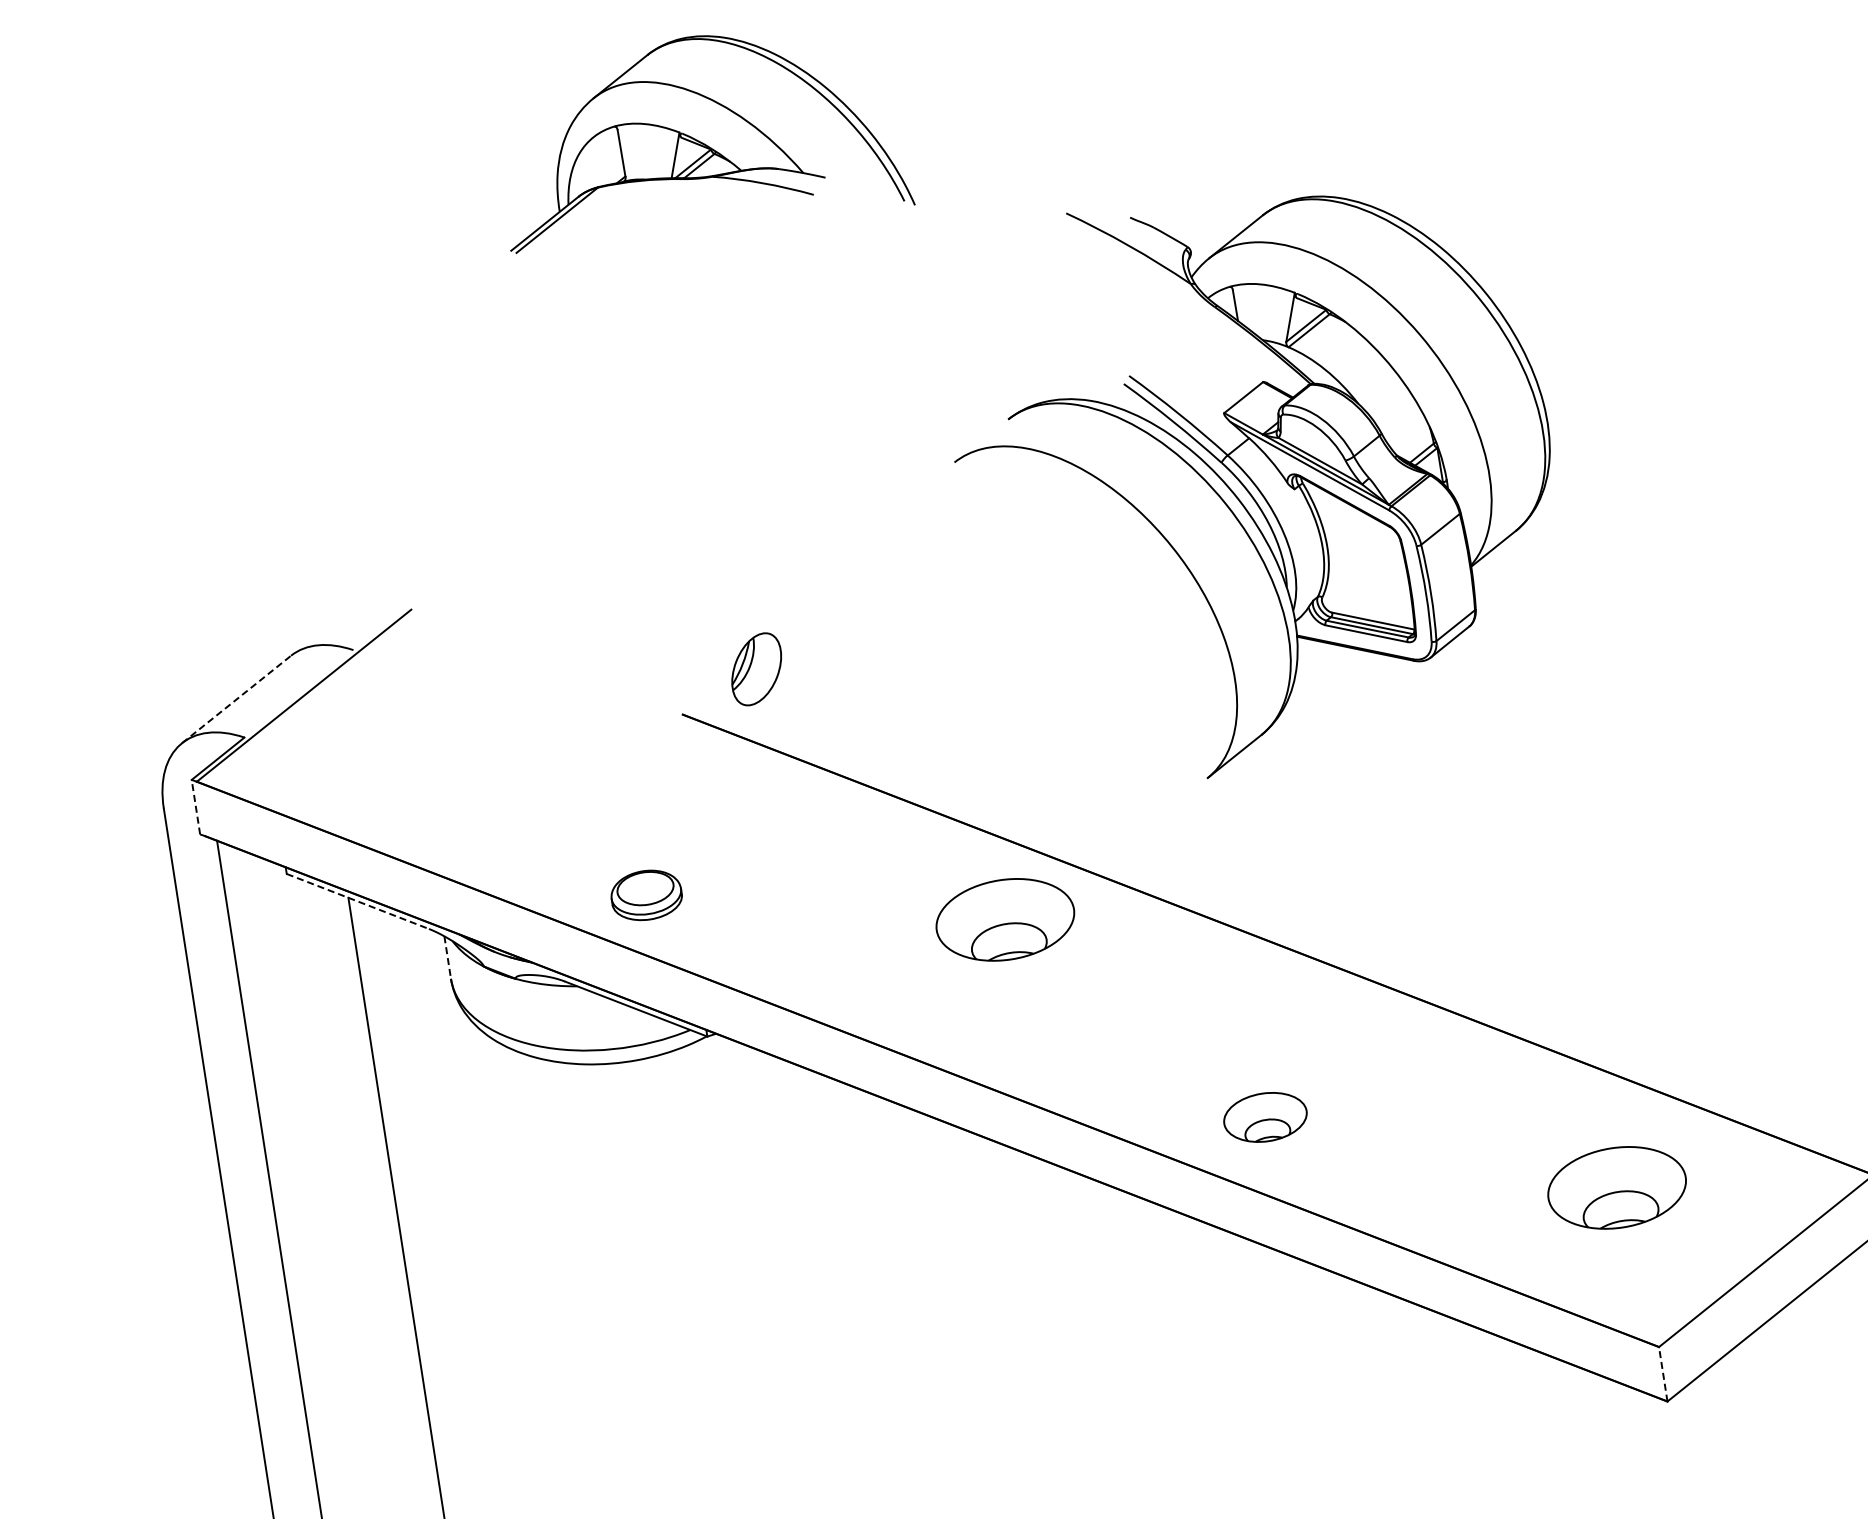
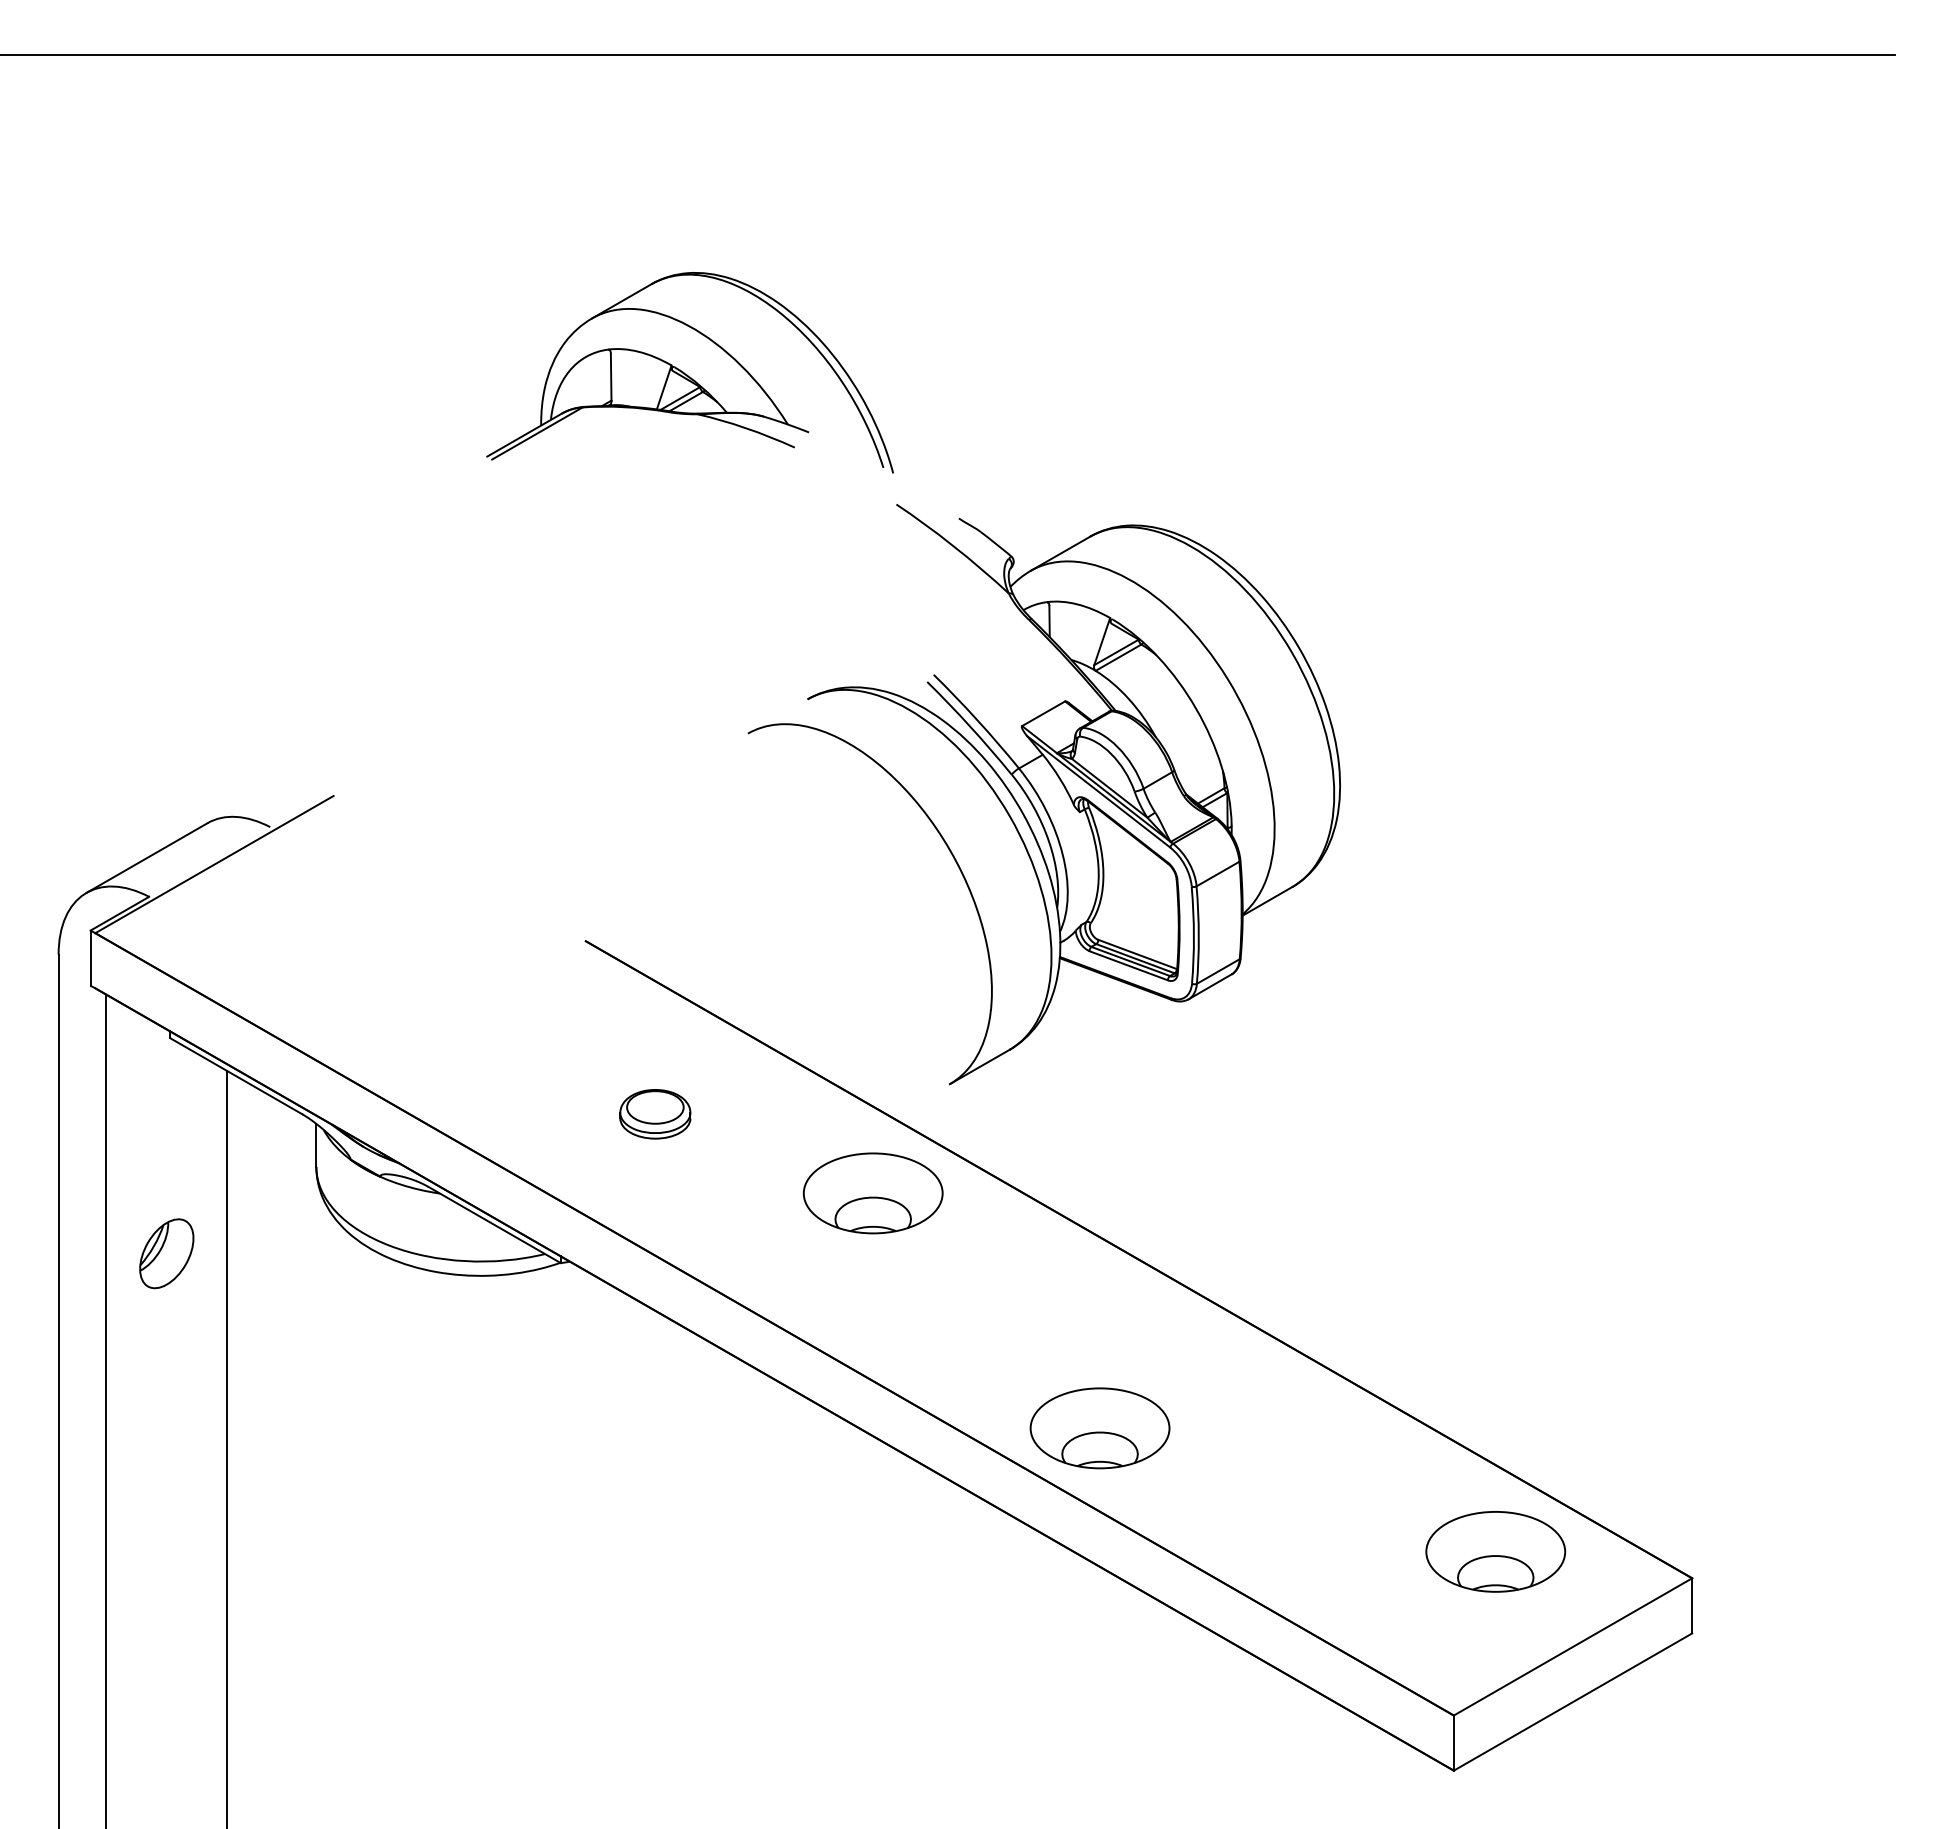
part: (1255, 477) -> (1043, 794), moved
part: (756, 669) -> (166, 1253), moved
line: (236, 698) -> (147, 857), dashed -> solid
line: (195, 807) -> (90, 958), dashed -> solid
part: (646, 895) -> (655, 1114), moved
line: (358, 901) -> (236, 1076), dashed -> solid
line: (447, 957) -> (316, 1145), dashed -> solid
part: (1264, 1117) -> (1099, 1428), size x1.67
part: (1616, 1187) -> (1495, 1551), moved
line: (1662, 1374) -> (1453, 1743), dashed -> solid

